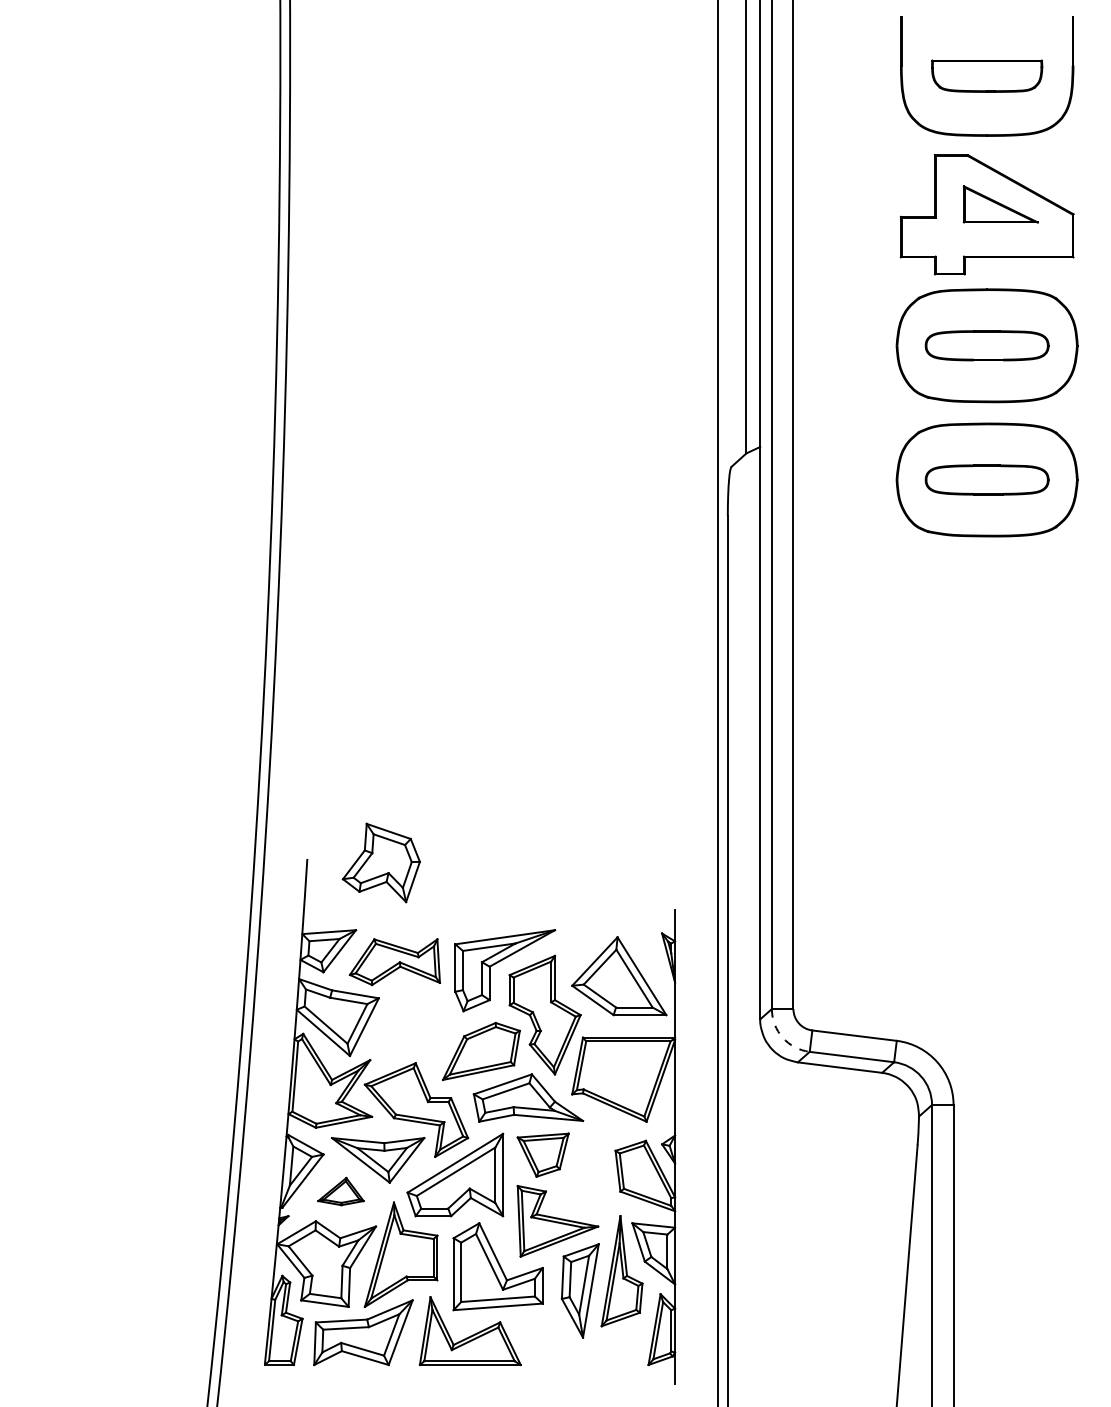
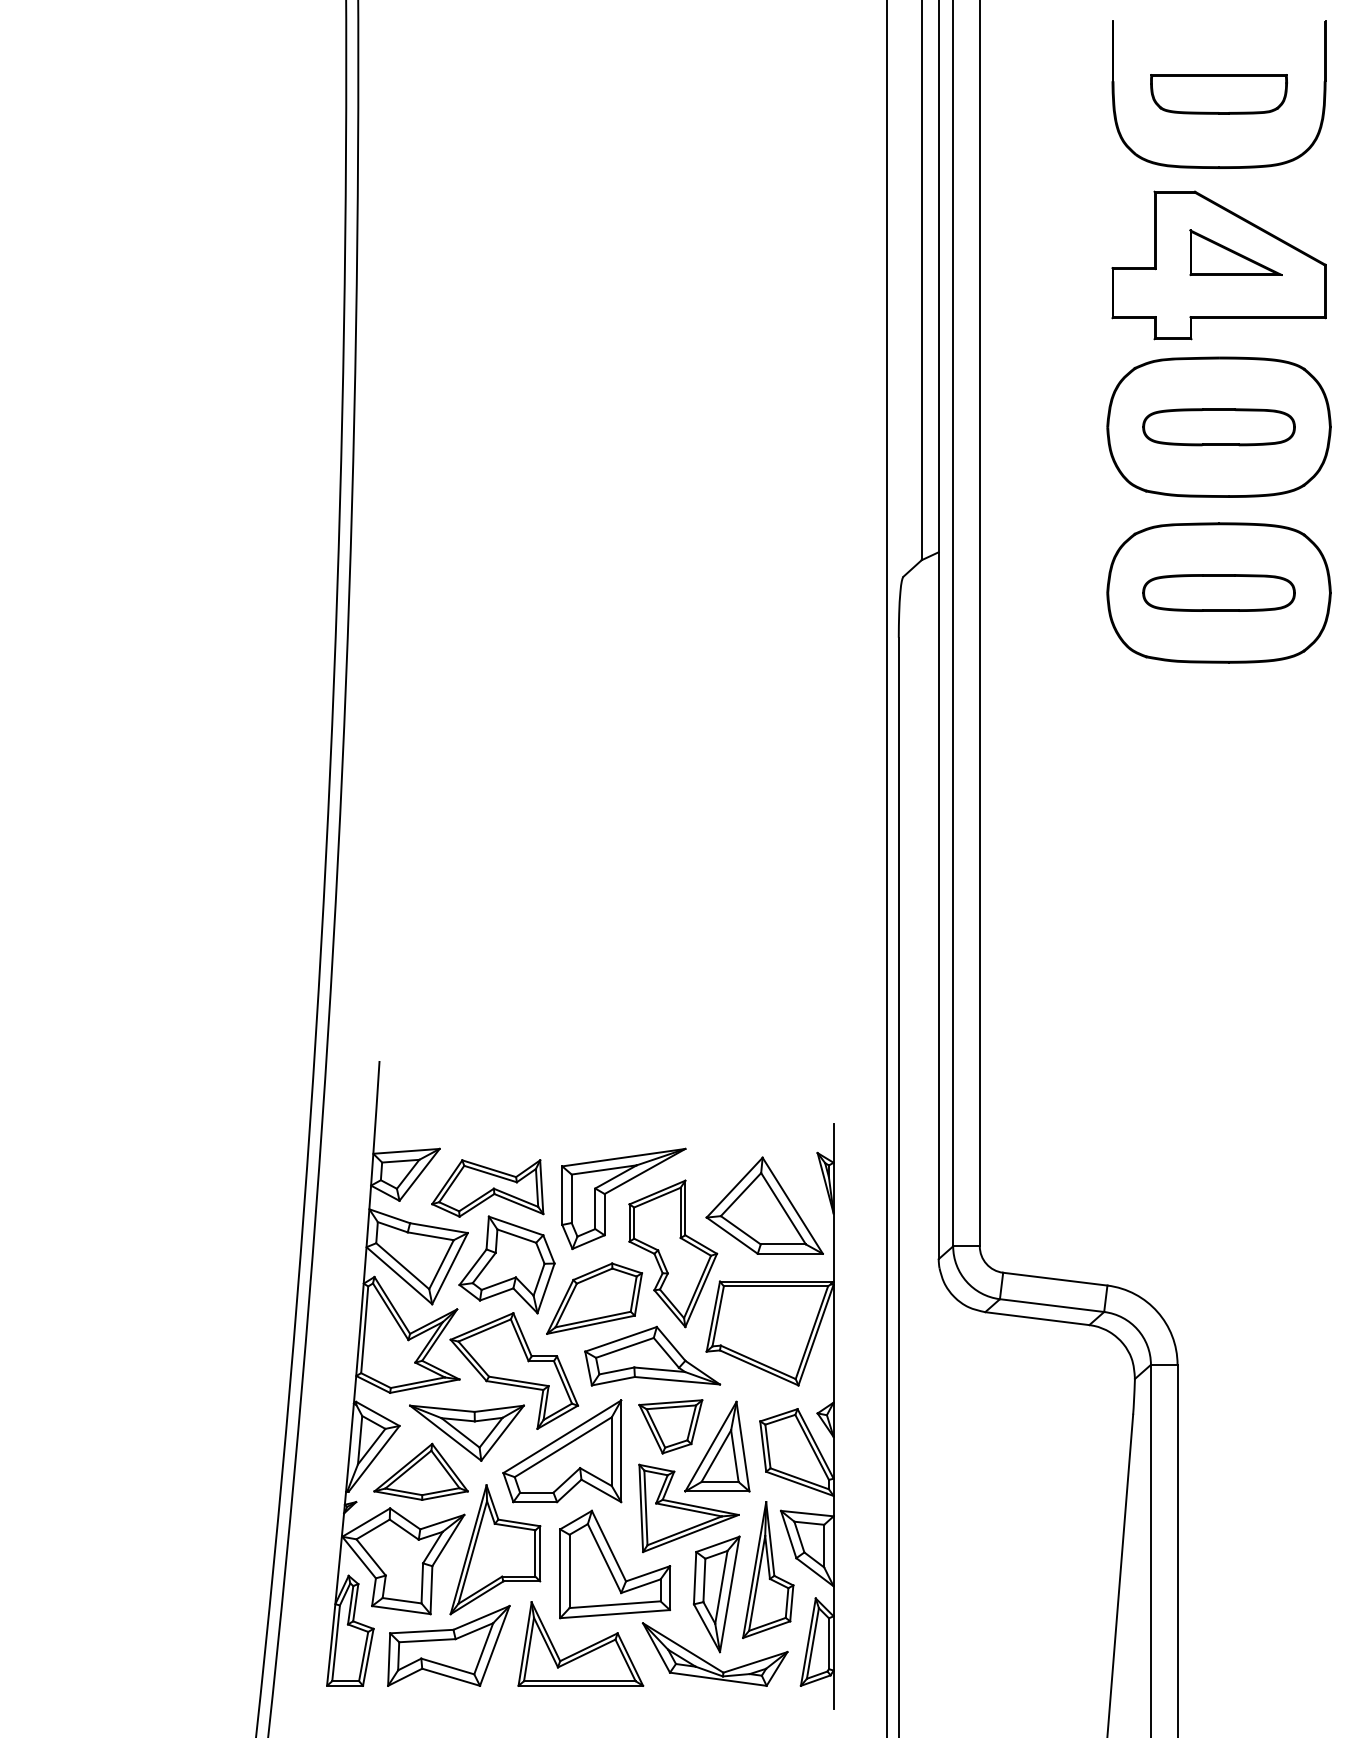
part: (380, 862) -> (506, 1264), moved
arc: (782, 1037) -> (966, 1281), dashed -> solid
part: (581, 1171) -> (717, 1446), added
part: (340, 1191) -> (420, 1471), size x1.67
part: (575, 1346) -> (710, 1663), added

